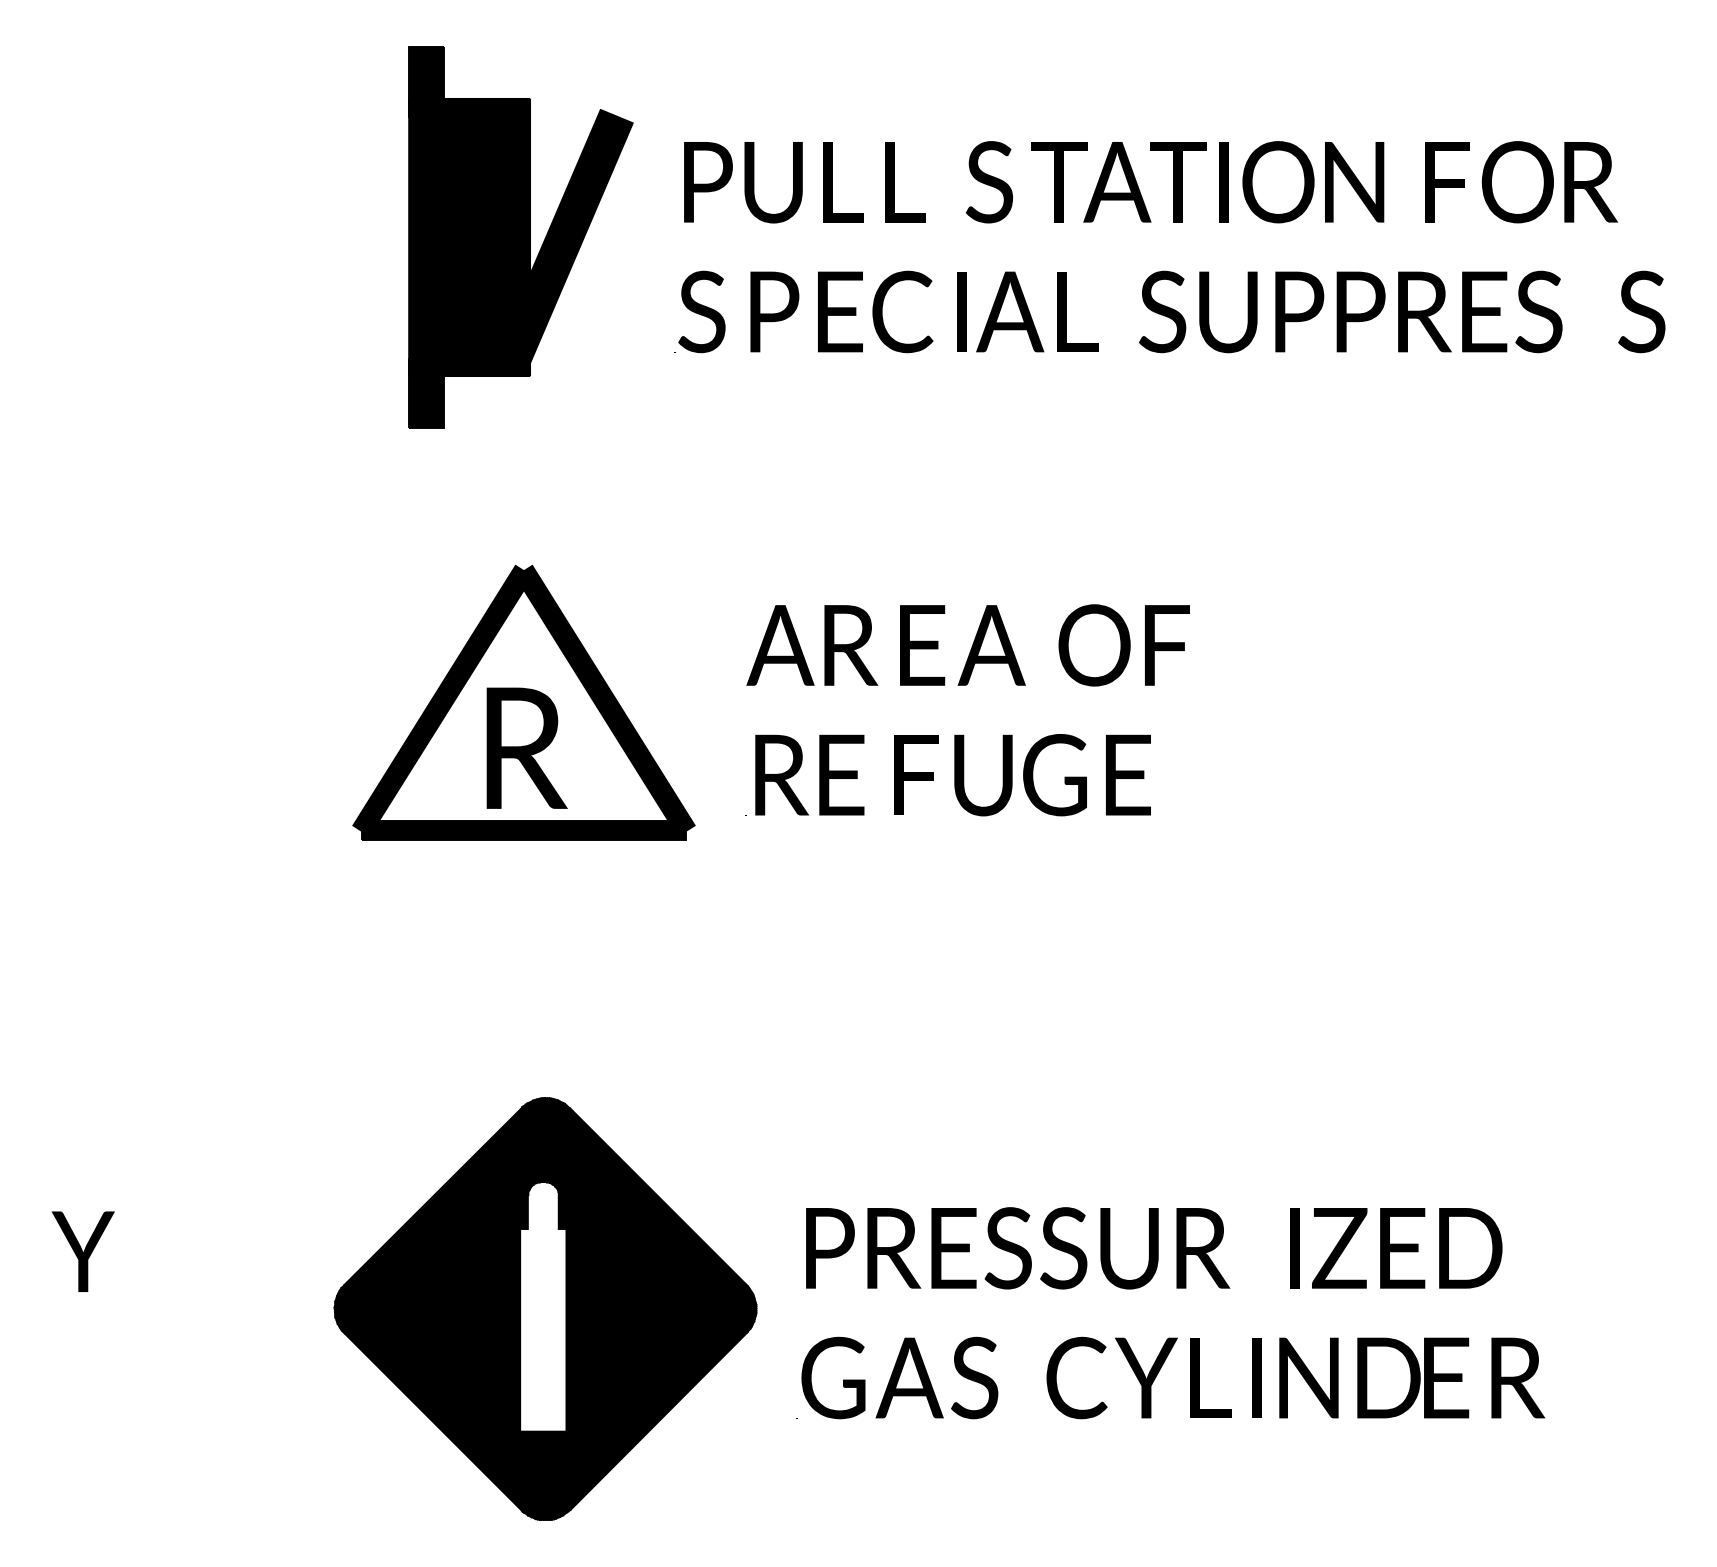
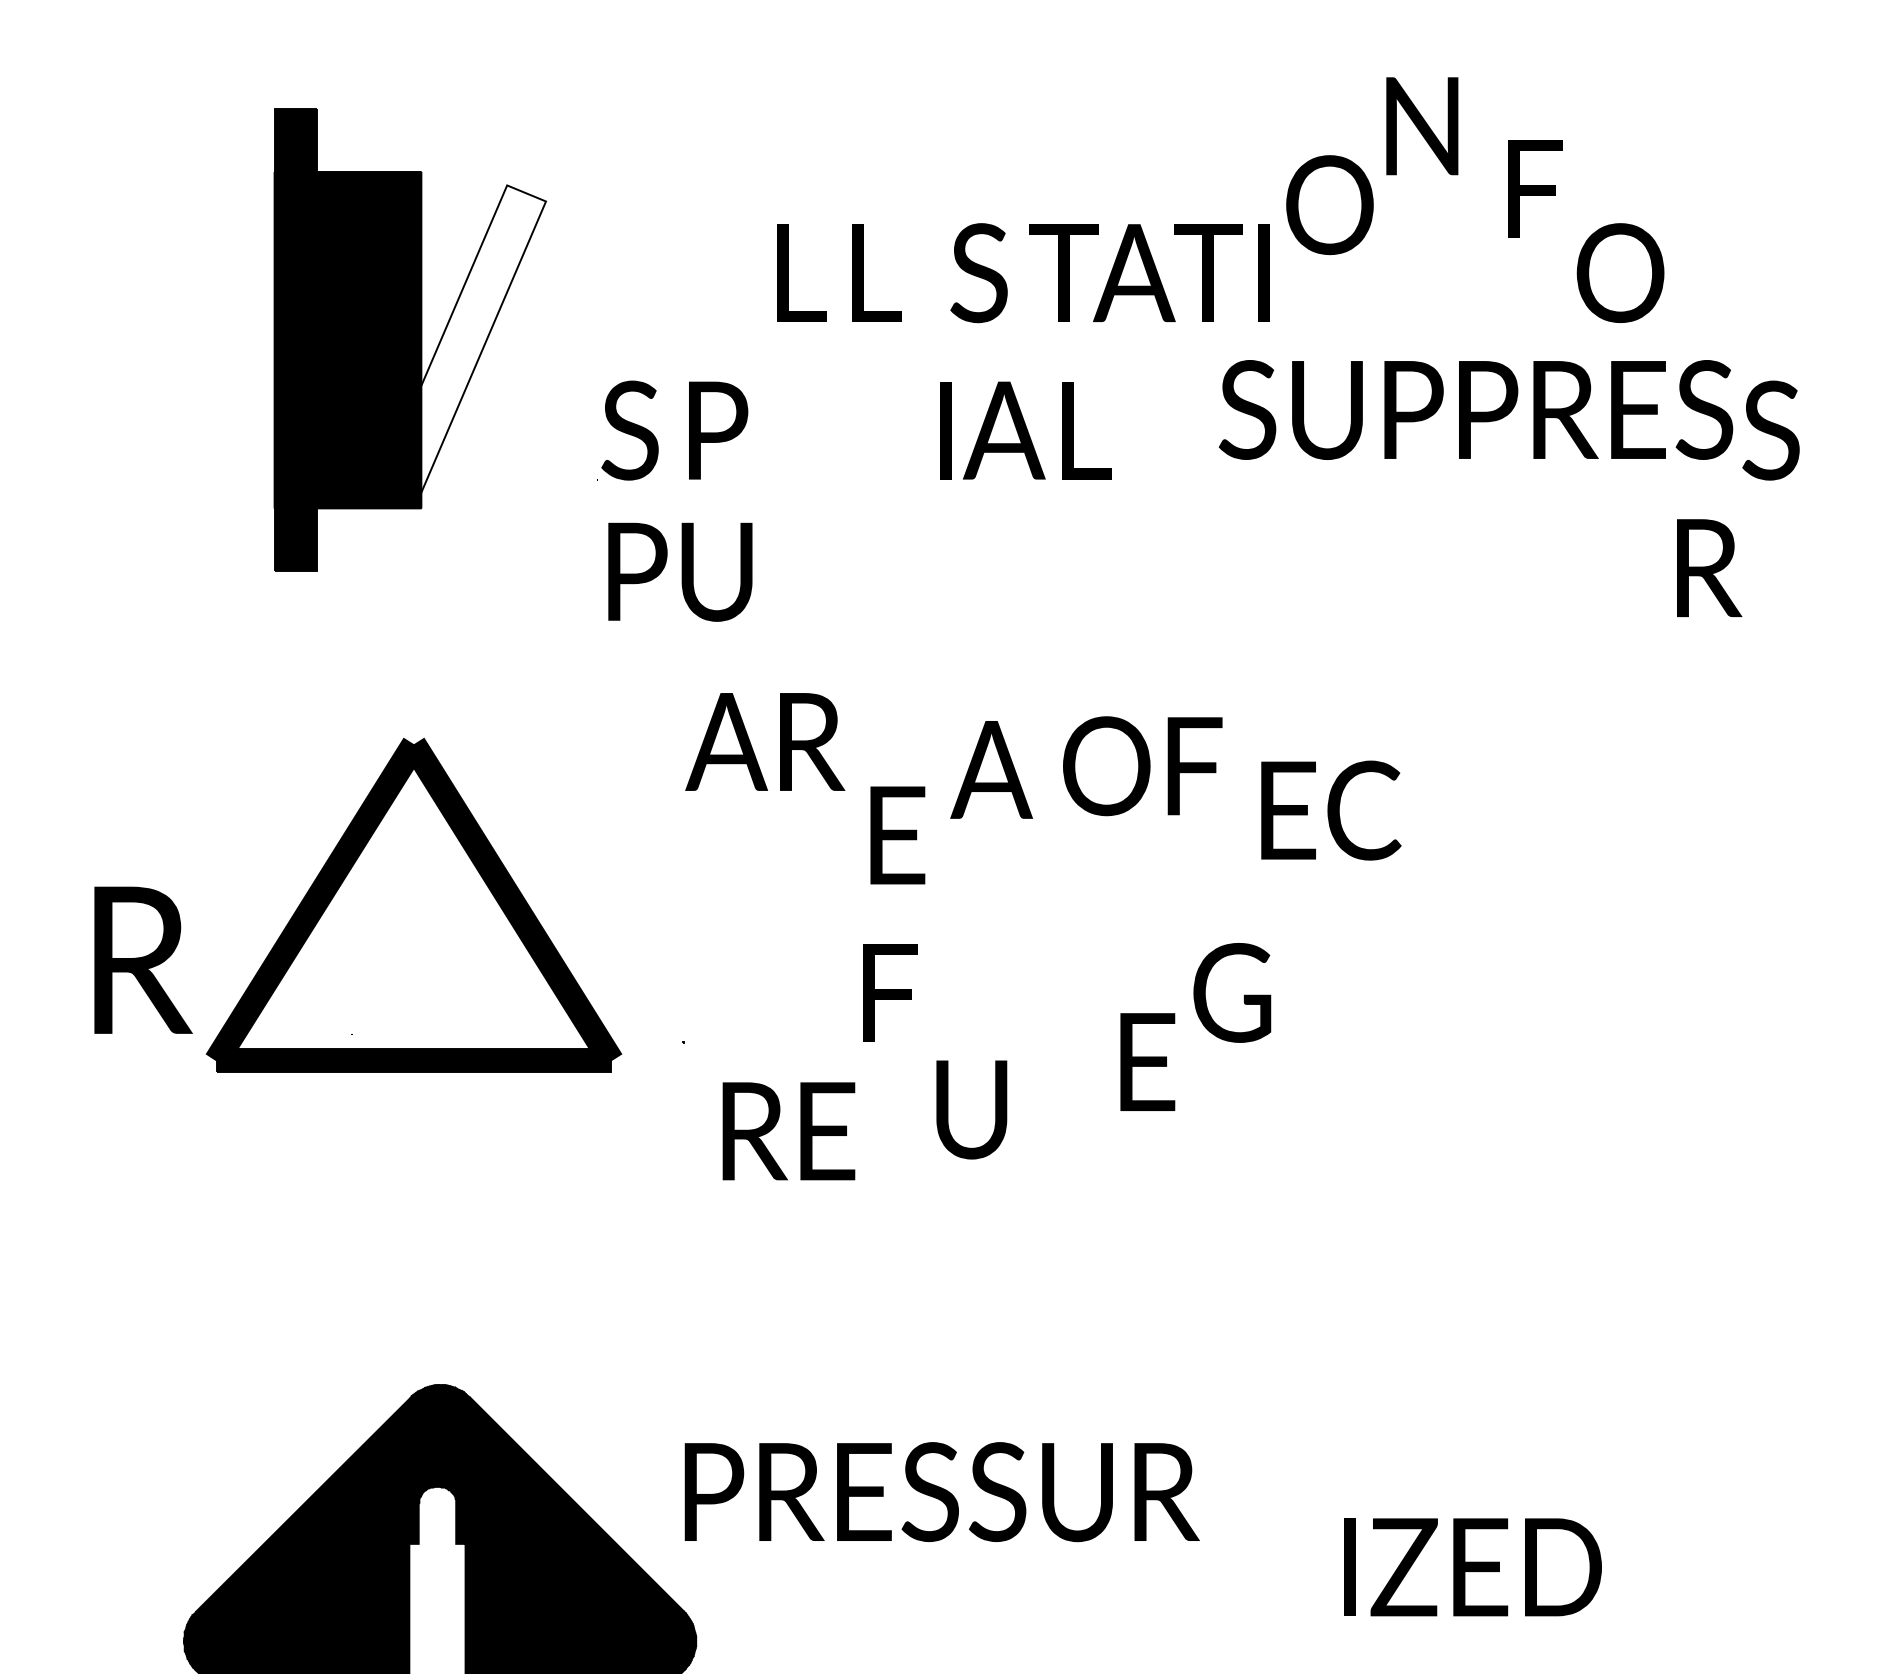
text: (743, 182) -> (680, 572), moved
text: (1278, 182) -> (1329, 205), moved
text: (1354, 182) -> (1422, 126), moved
text: (1447, 182) -> (1535, 189), moved
text: (1591, 182) -> (1709, 568), moved
fill: (564, 237) -> (463, 340), removed
text: (875, 311) -> (1331, 810), moved
text: (1350, 311) -> (1475, 409), moved
text: (812, 645) -> (765, 742), moved
text: (991, 645) -> (991, 769), moved
text: (1123, 645) -> (1141, 766), moved
text: (526, 747) -> (142, 959), moved
text: (809, 774) -> (788, 1130), moved
text: (1128, 774) -> (1147, 1061), moved
text: (983, 775) -> (971, 1109), moved
text: (1054, 775) -> (1231, 993), moved
text: (1018, 1248) -> (942, 1492), moved

